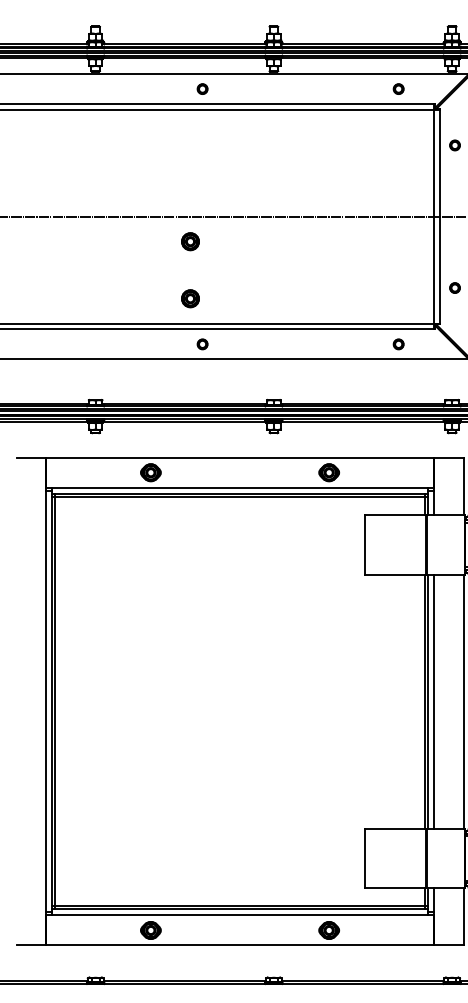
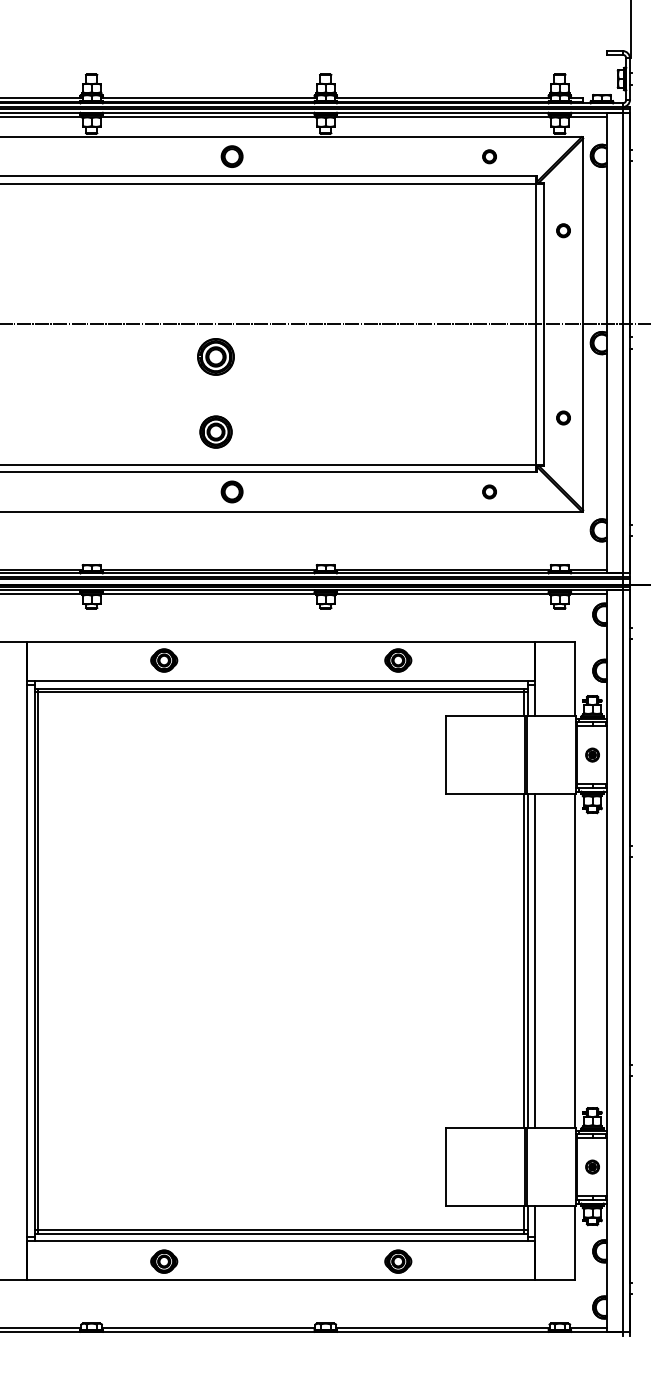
circle: (202, 88) -> (231, 156), size x1.6
part: (190, 241) -> (216, 357), size x1.6
part: (190, 298) -> (216, 431), size x1.4
circle: (202, 344) -> (231, 491), size x1.6

